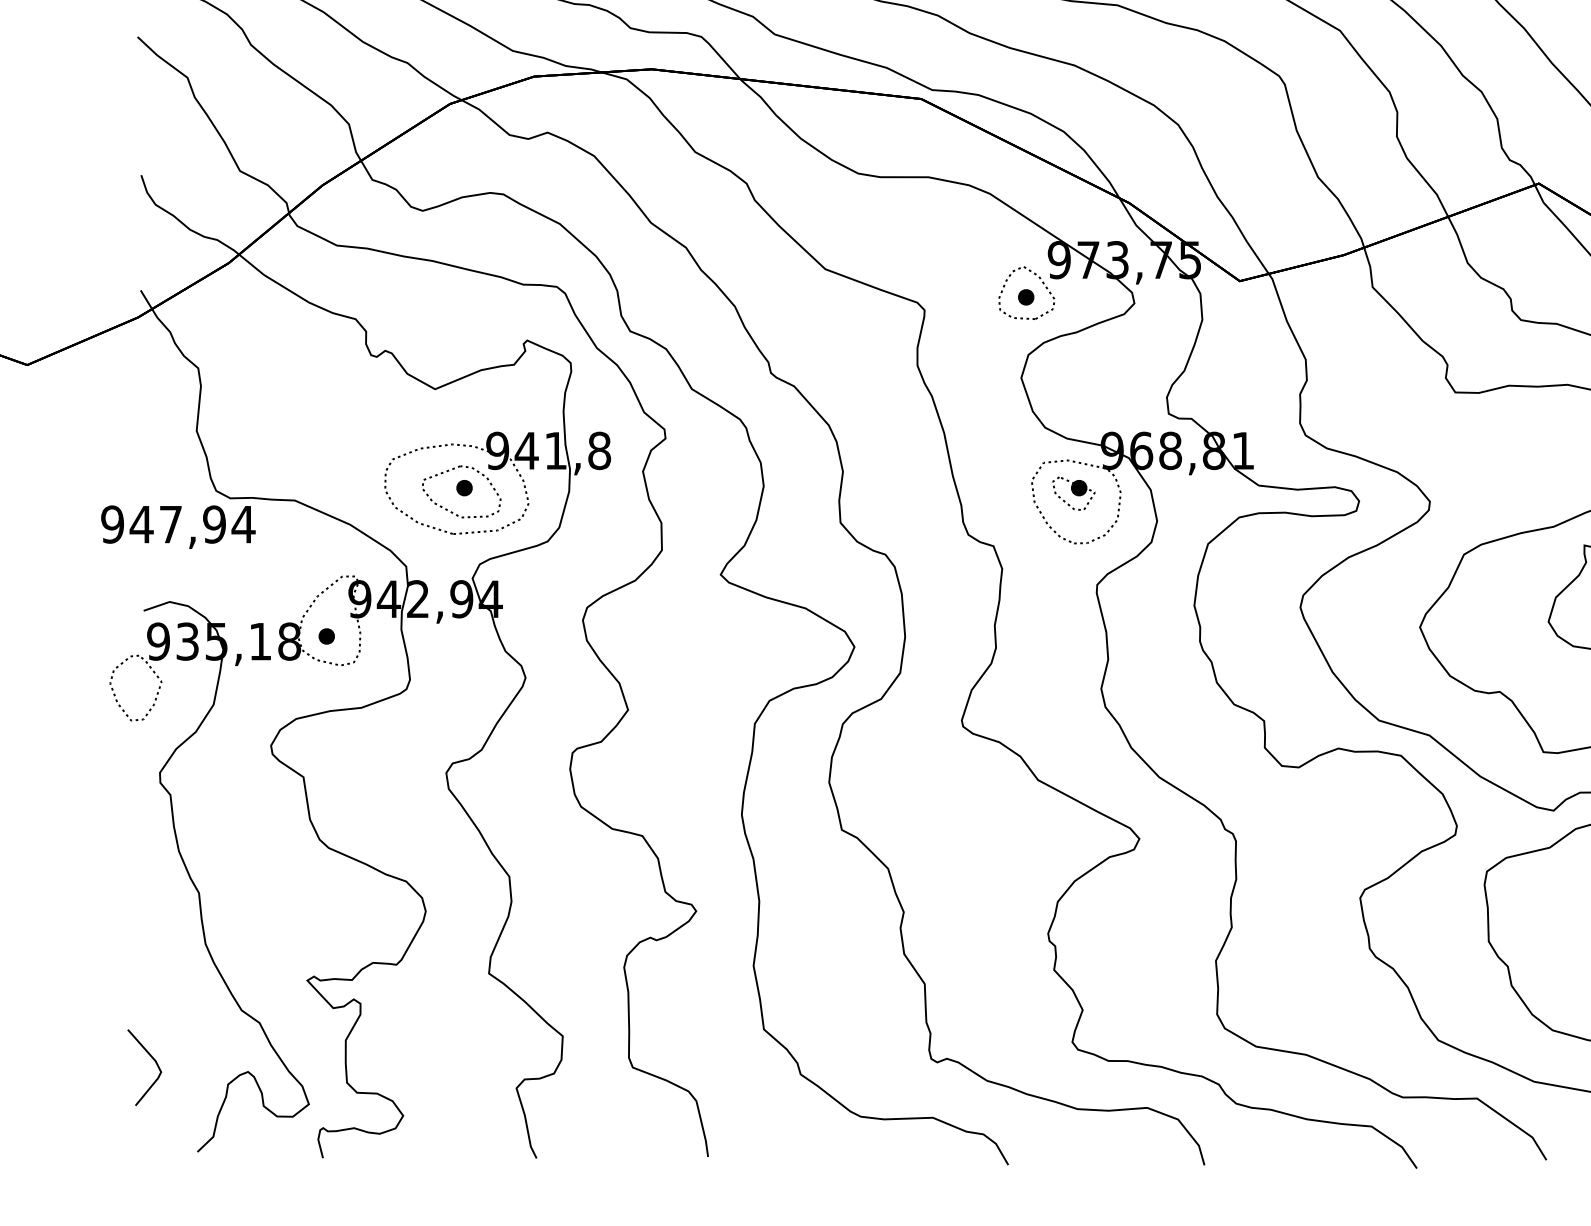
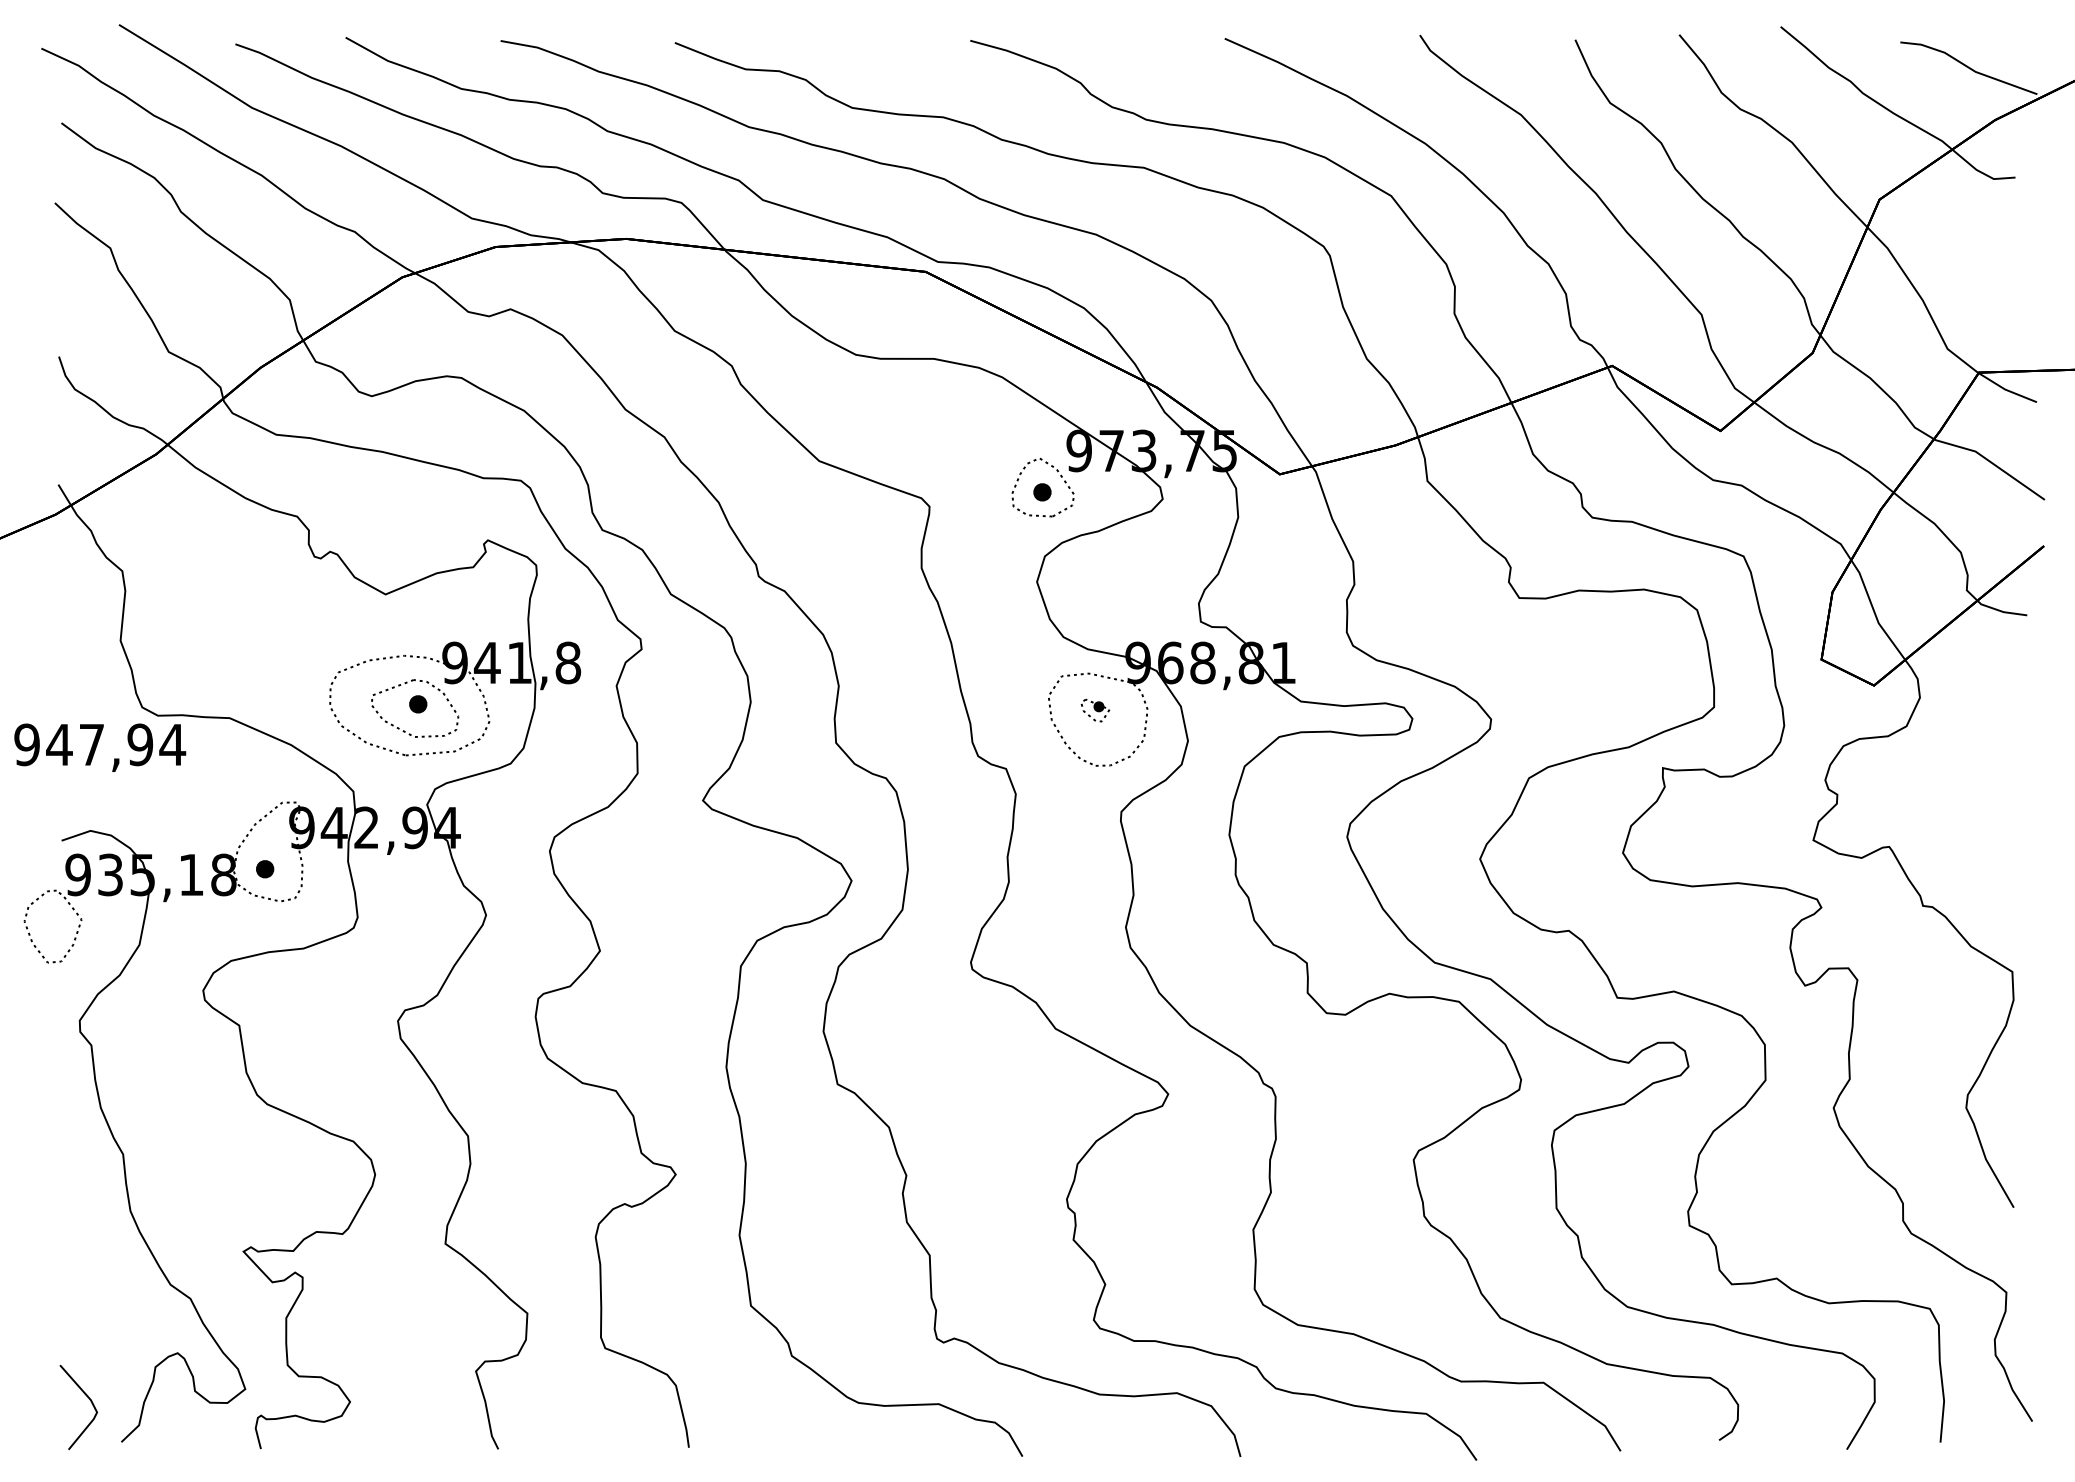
part: (1073, 493) -> (1095, 710), size x0.6
line: (154, 1061) -> (89, 1400), moved

